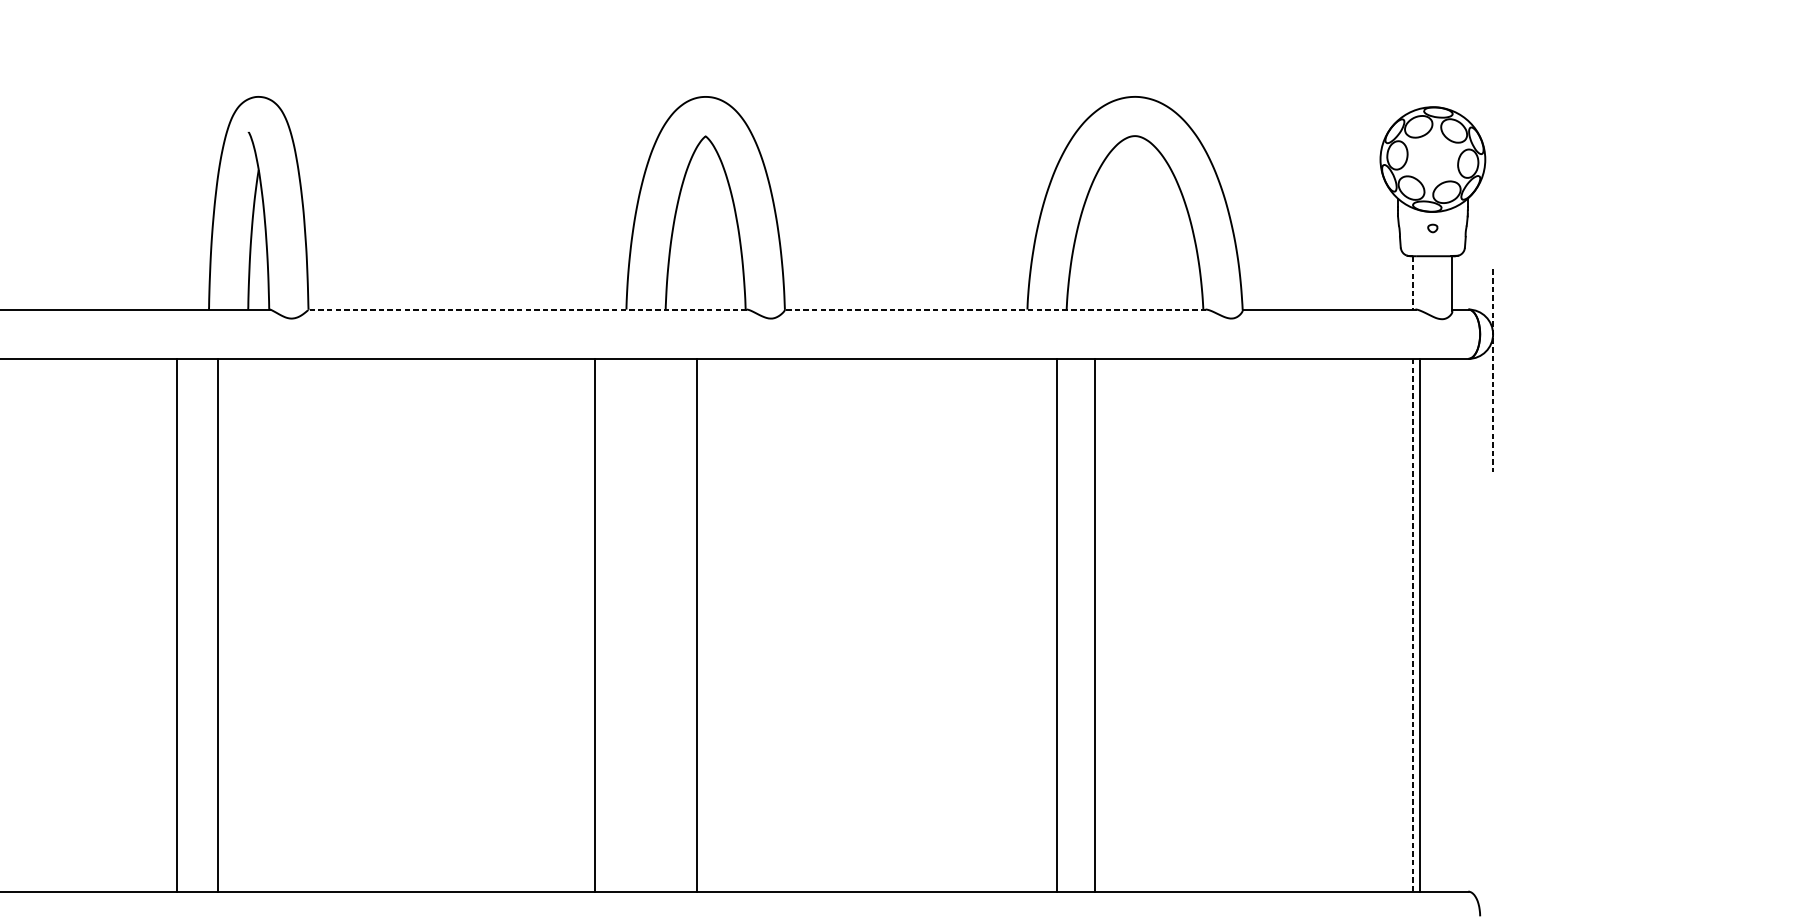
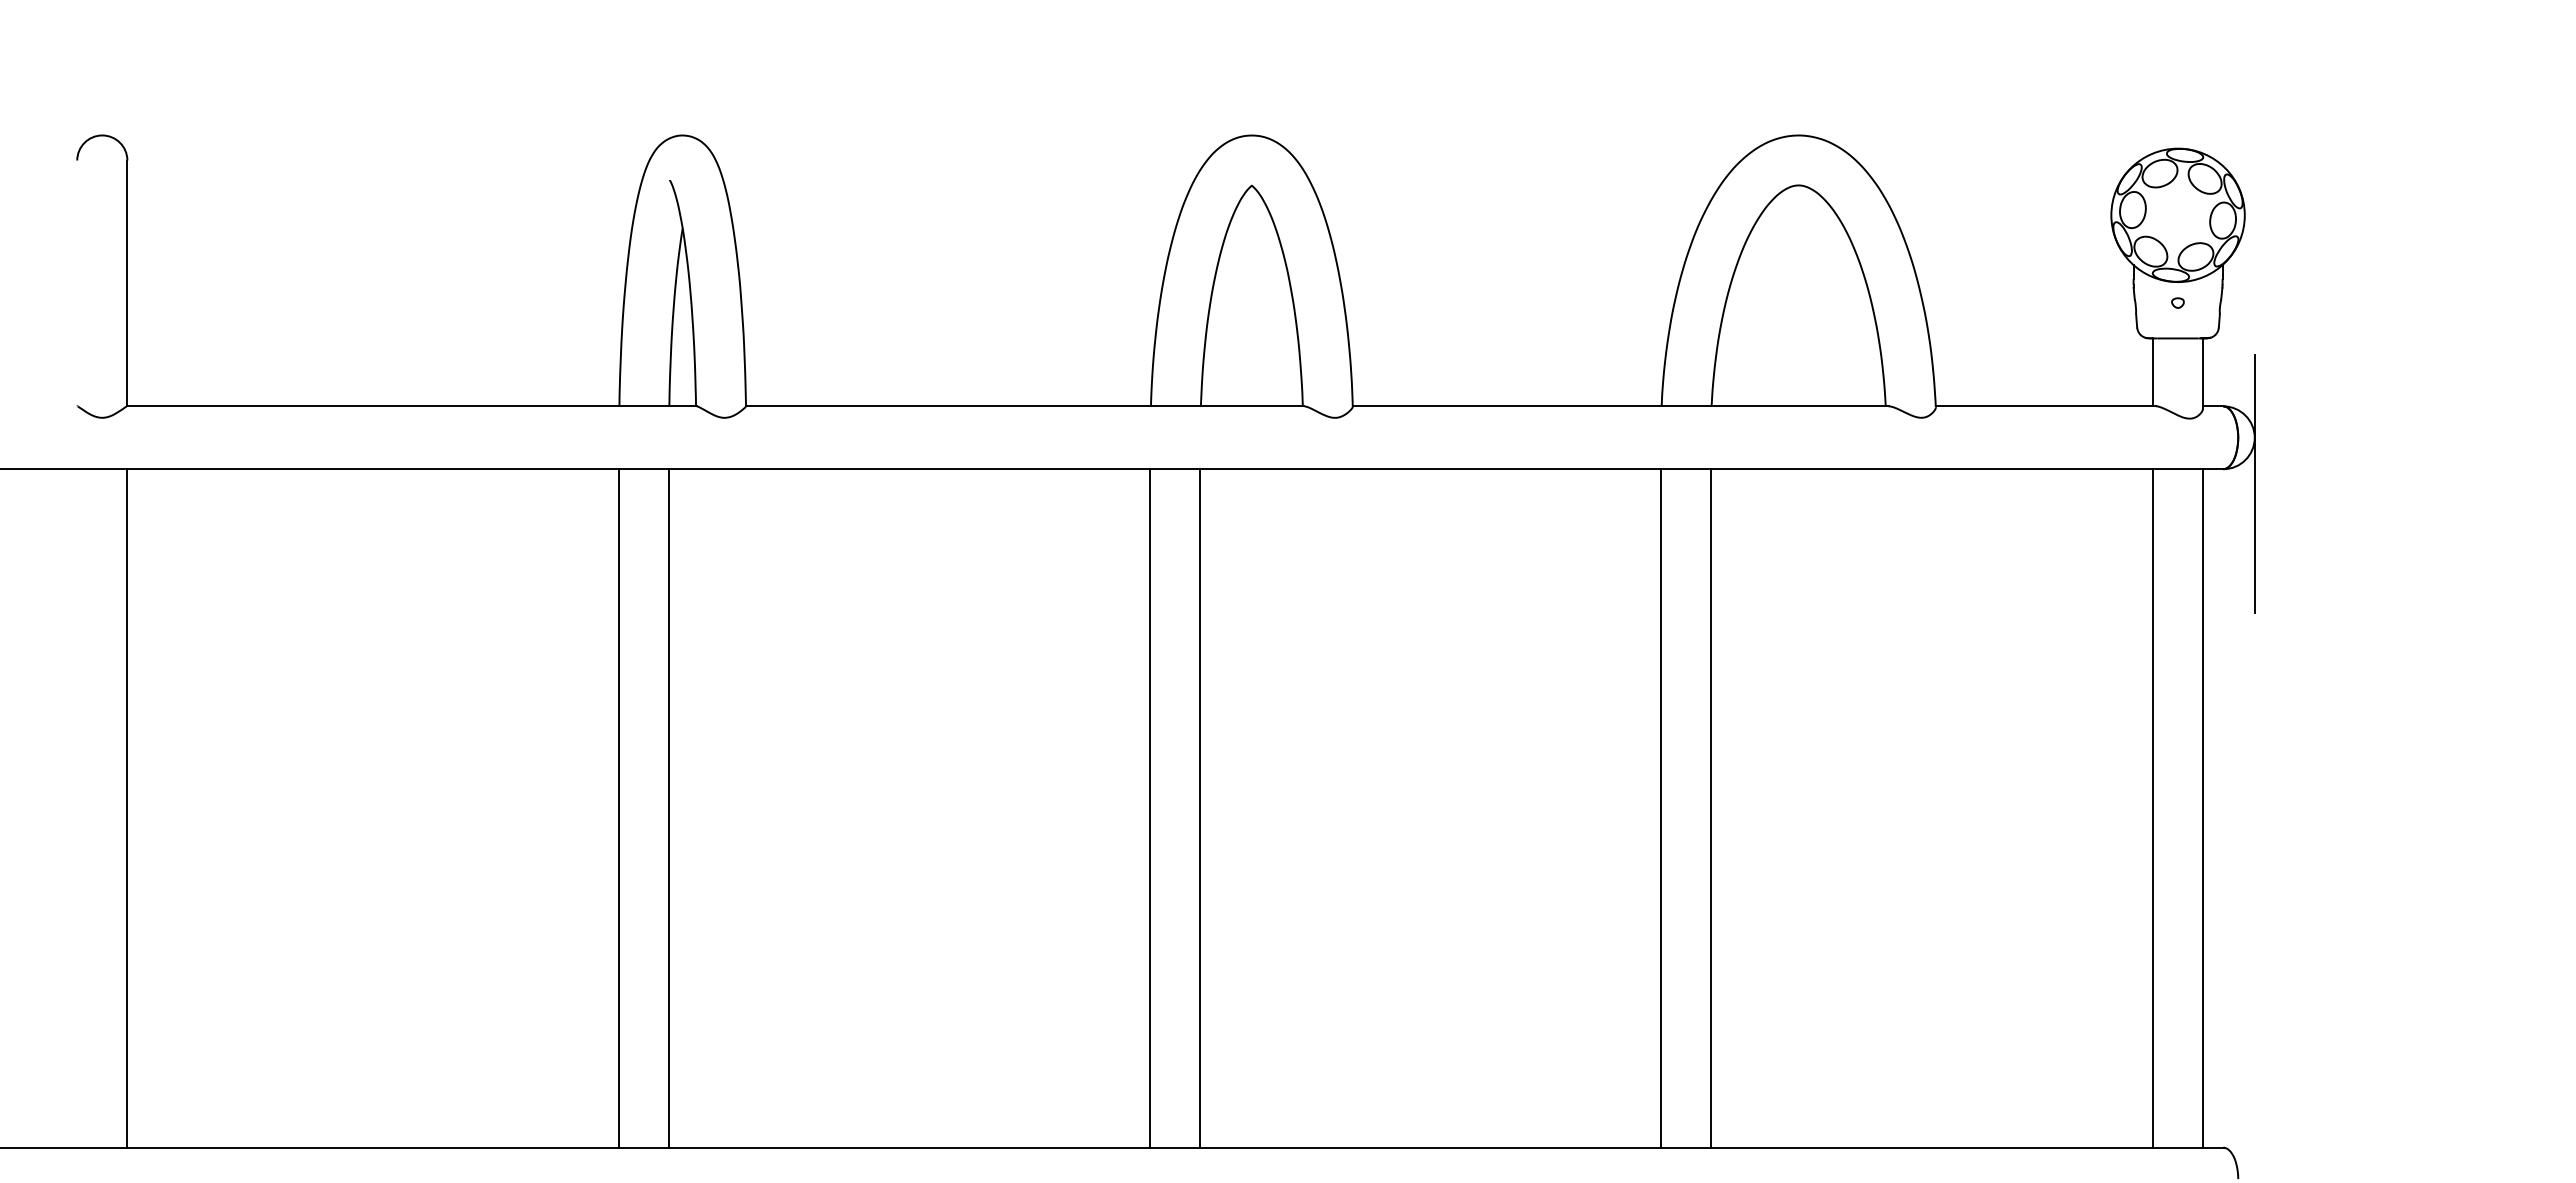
line: (1413, 282) -> (2153, 372), dashed -> solid
line: (527, 309) -> (1024, 406), dashed -> solid
line: (995, 309) -> (1620, 406), dashed -> solid
line: (1492, 370) -> (2254, 483), dashed -> solid
line: (176, 625) -> (619, 808), moved
line: (218, 625) -> (669, 808), moved
line: (595, 625) -> (1150, 808), moved
line: (696, 625) -> (1200, 808), moved
line: (1056, 625) -> (1660, 808), moved
line: (1094, 625) -> (1710, 808), moved
line: (1413, 625) -> (2153, 808), dashed -> solid
line: (1419, 625) -> (2202, 808), moved

